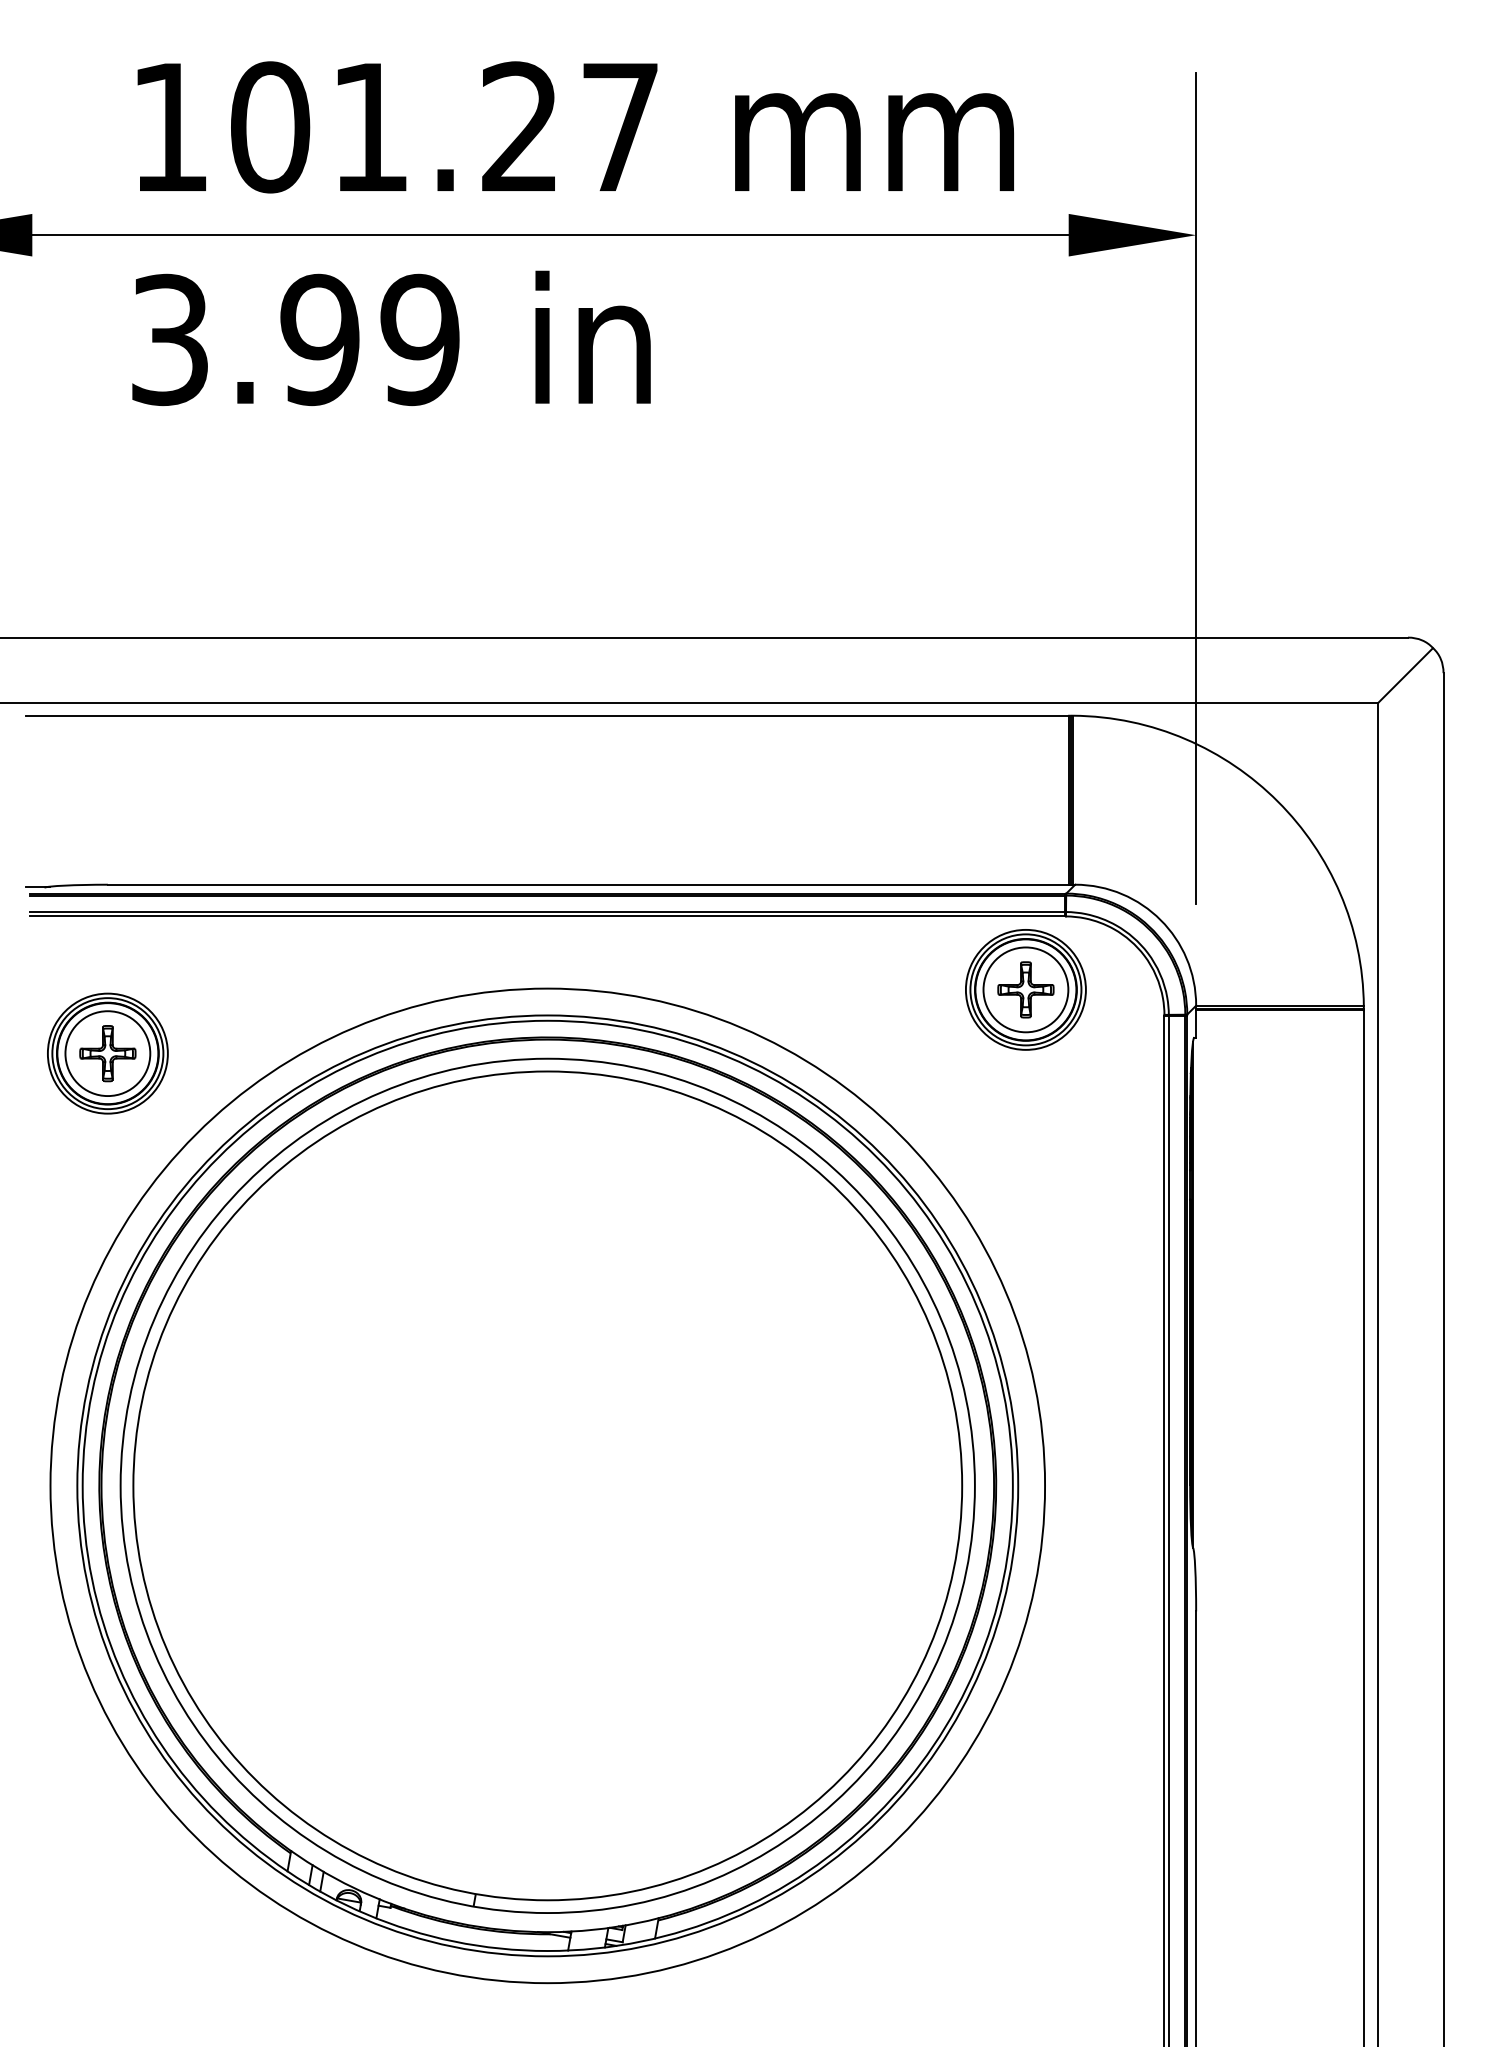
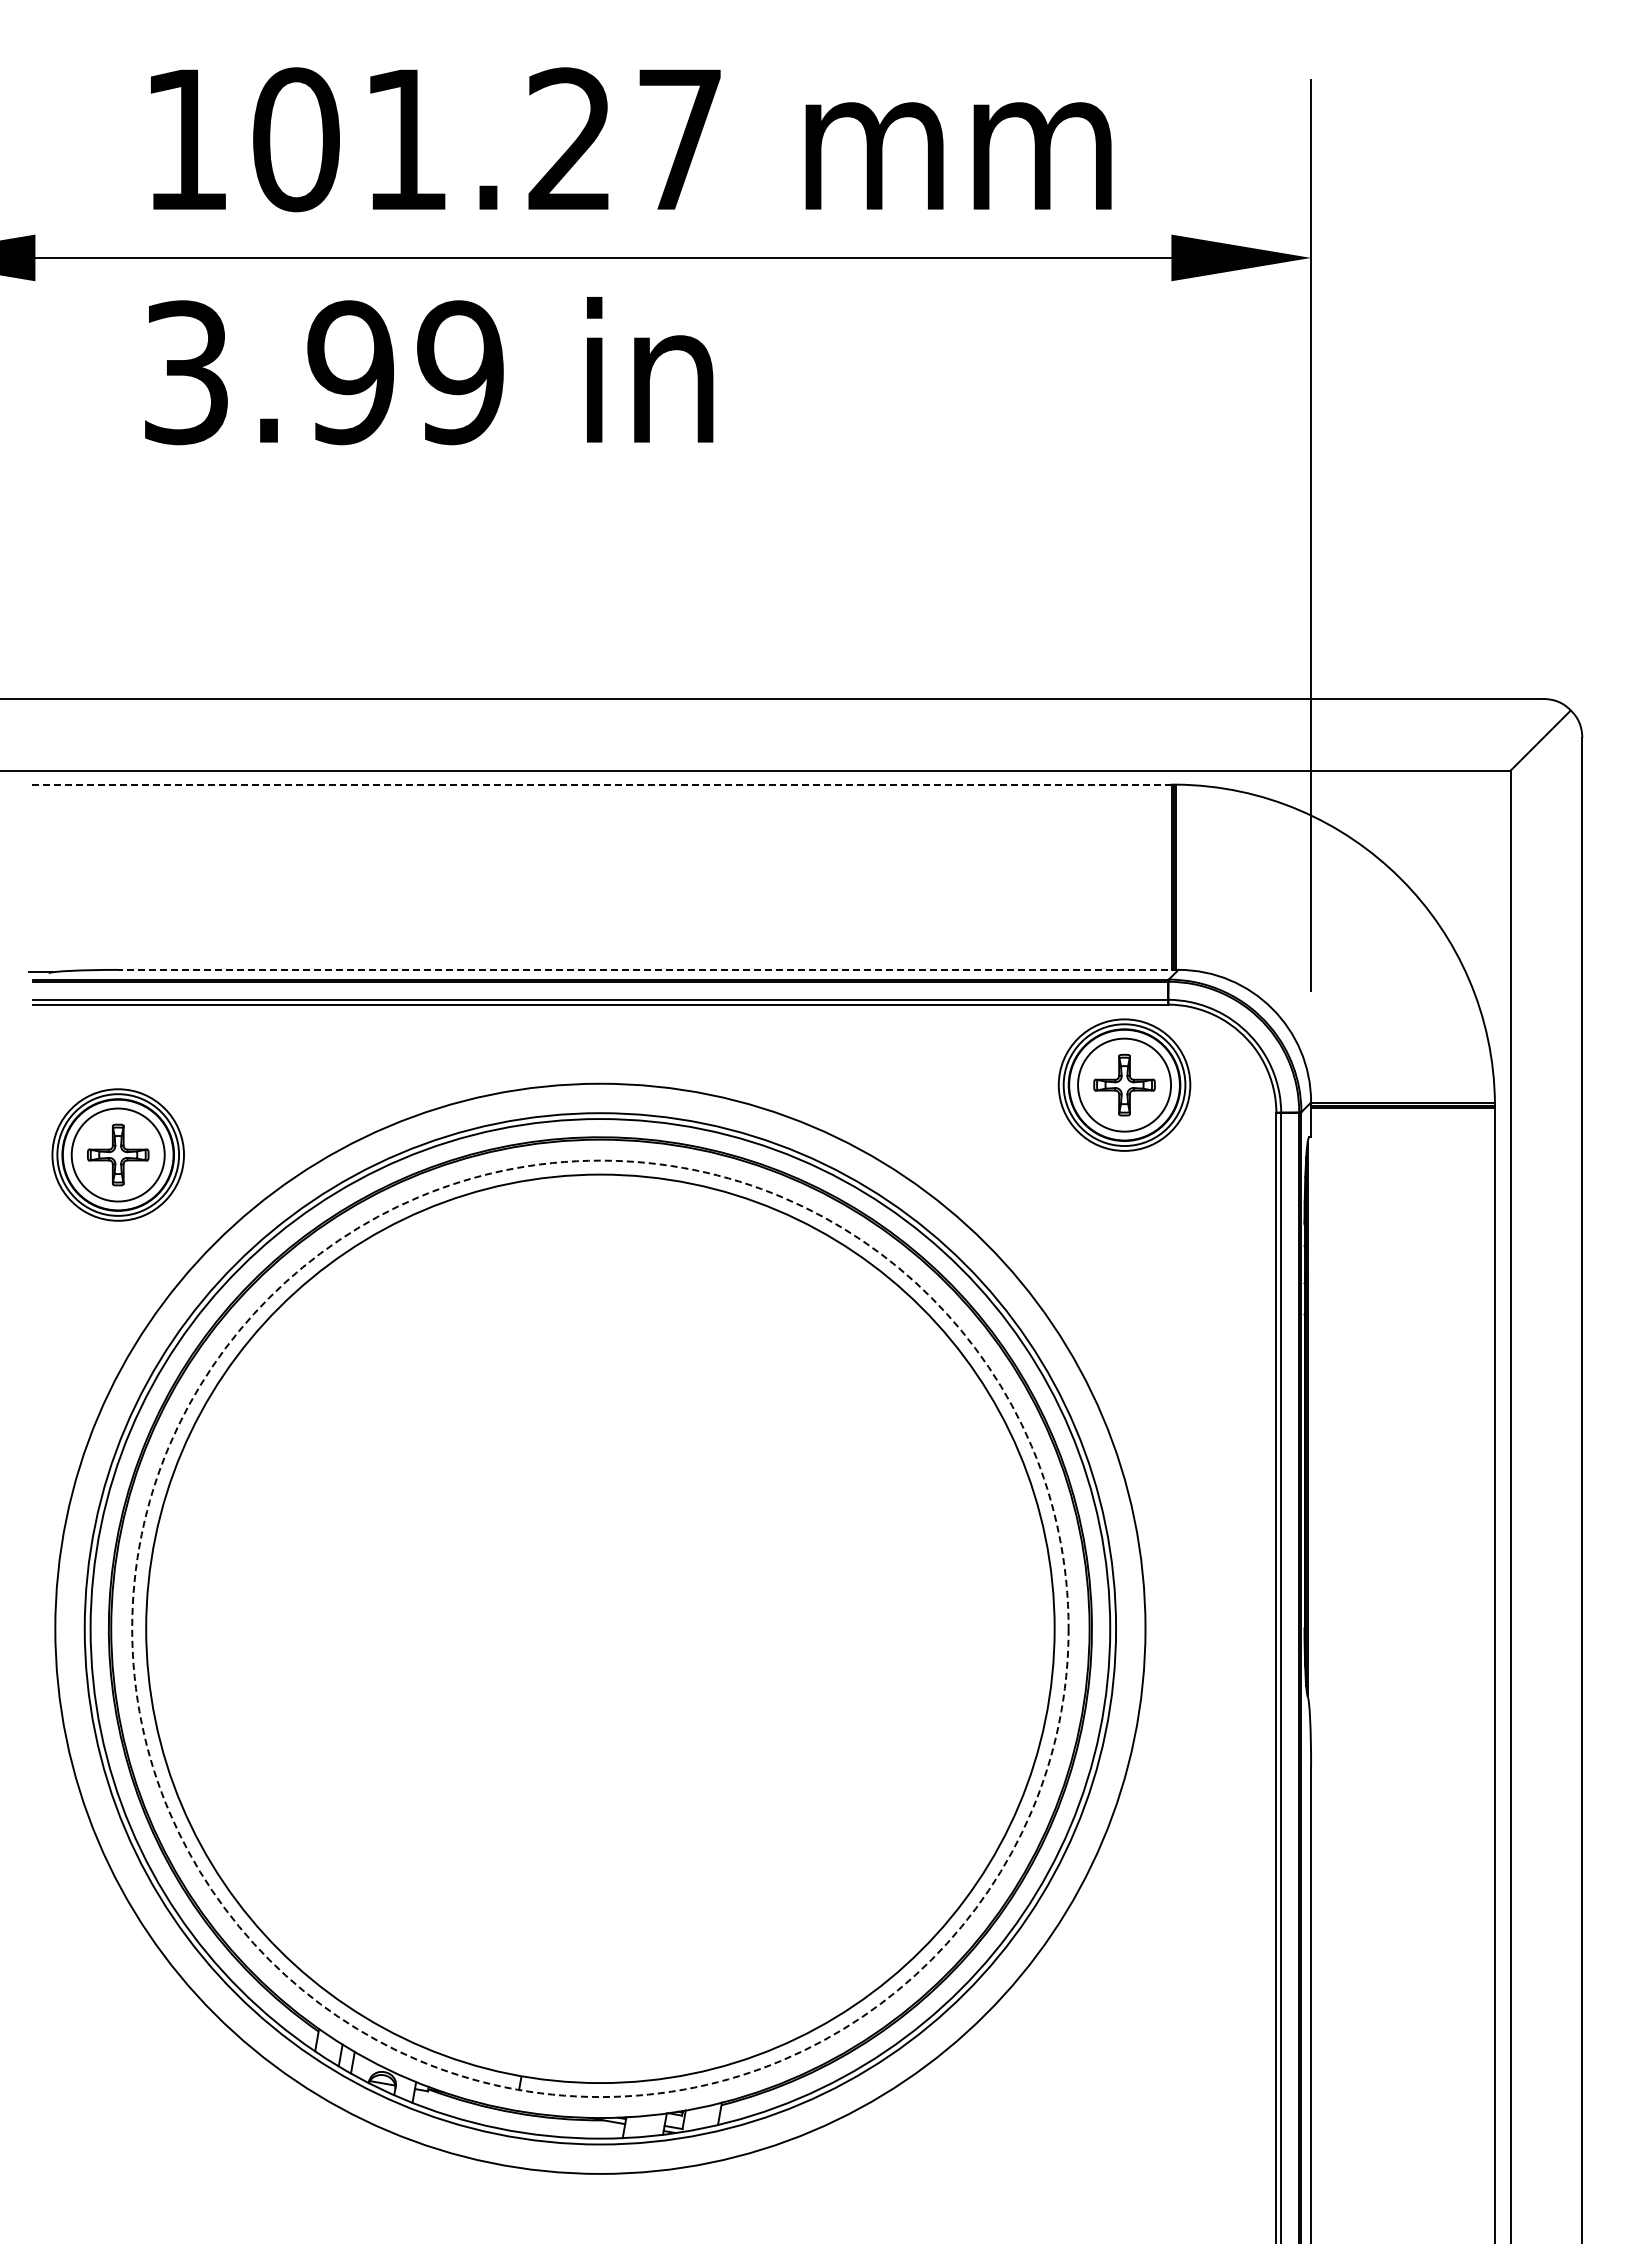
line: (547, 715) -> (600, 784), solid -> dashed
line: (590, 884) -> (647, 969), solid -> dashed
circle: (547, 1485) -> (600, 1628), solid -> dashed

